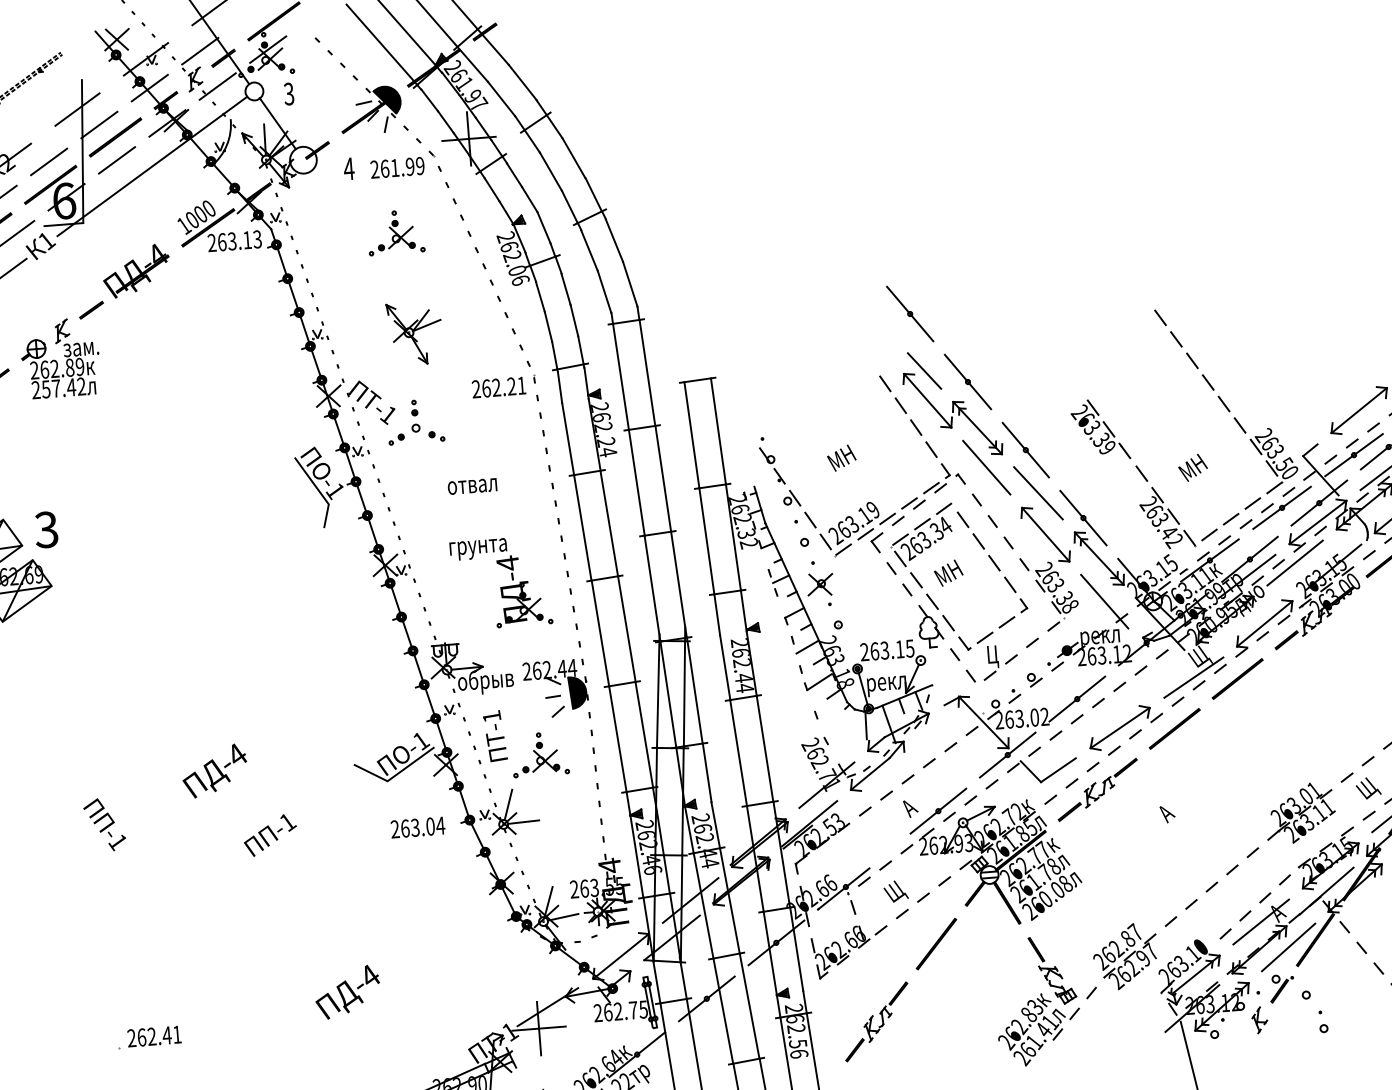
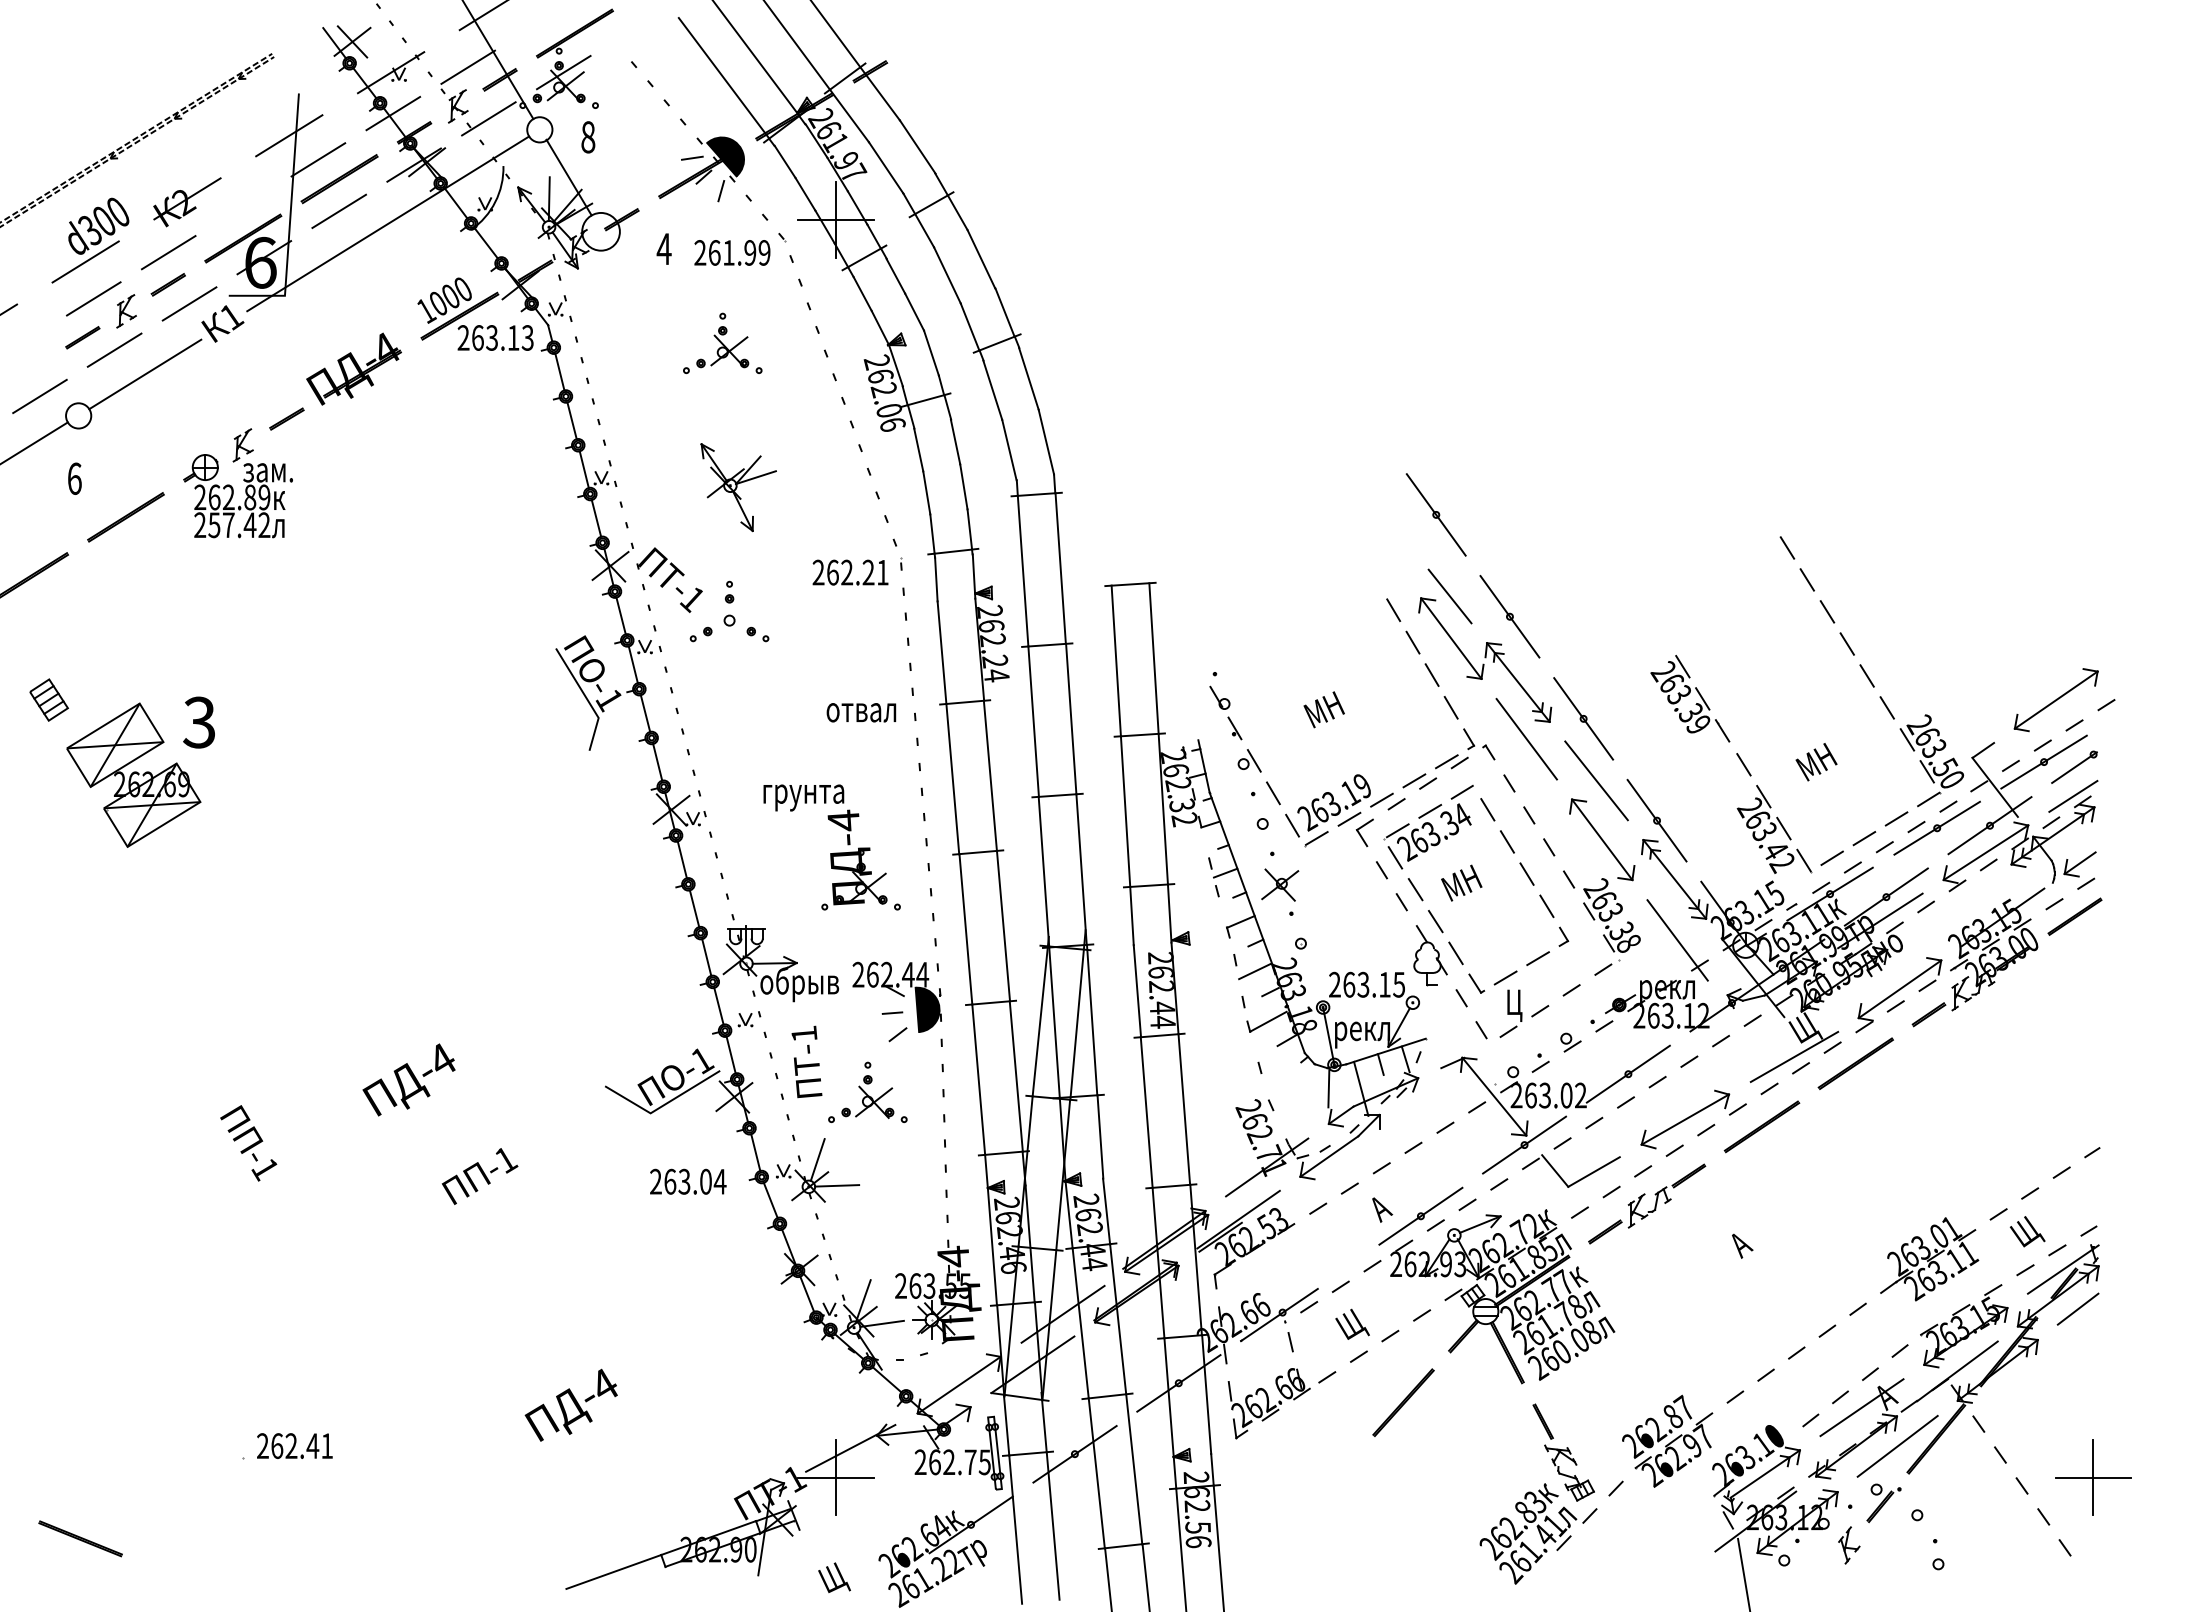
text: (289, 94) -> (588, 137), 3 -> 8
line: (48, 161) -> (243, 205), removed
text: (472, 486) -> (861, 712), moved
line: (1295, 562) -> (1949, 906), removed
part: (881, 1020) -> (1318, 1504), removed

